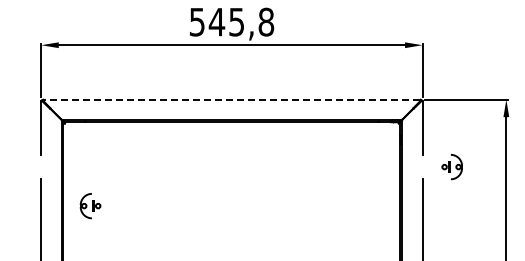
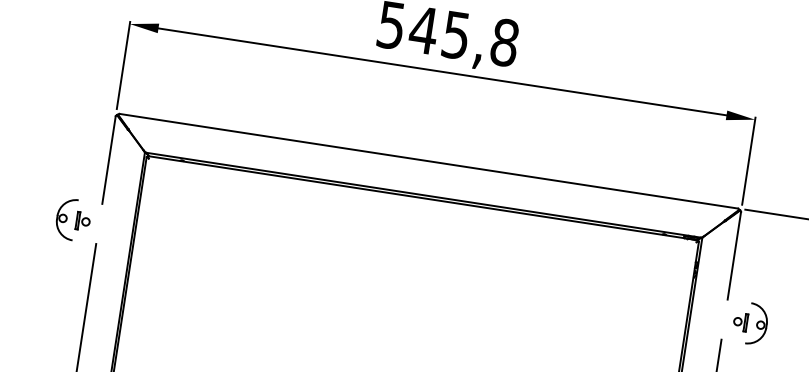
line: (231, 99) -> (428, 160), dashed -> solid
part: (451, 167) -> (749, 324), moved
part: (90, 206) -> (73, 220), moved

